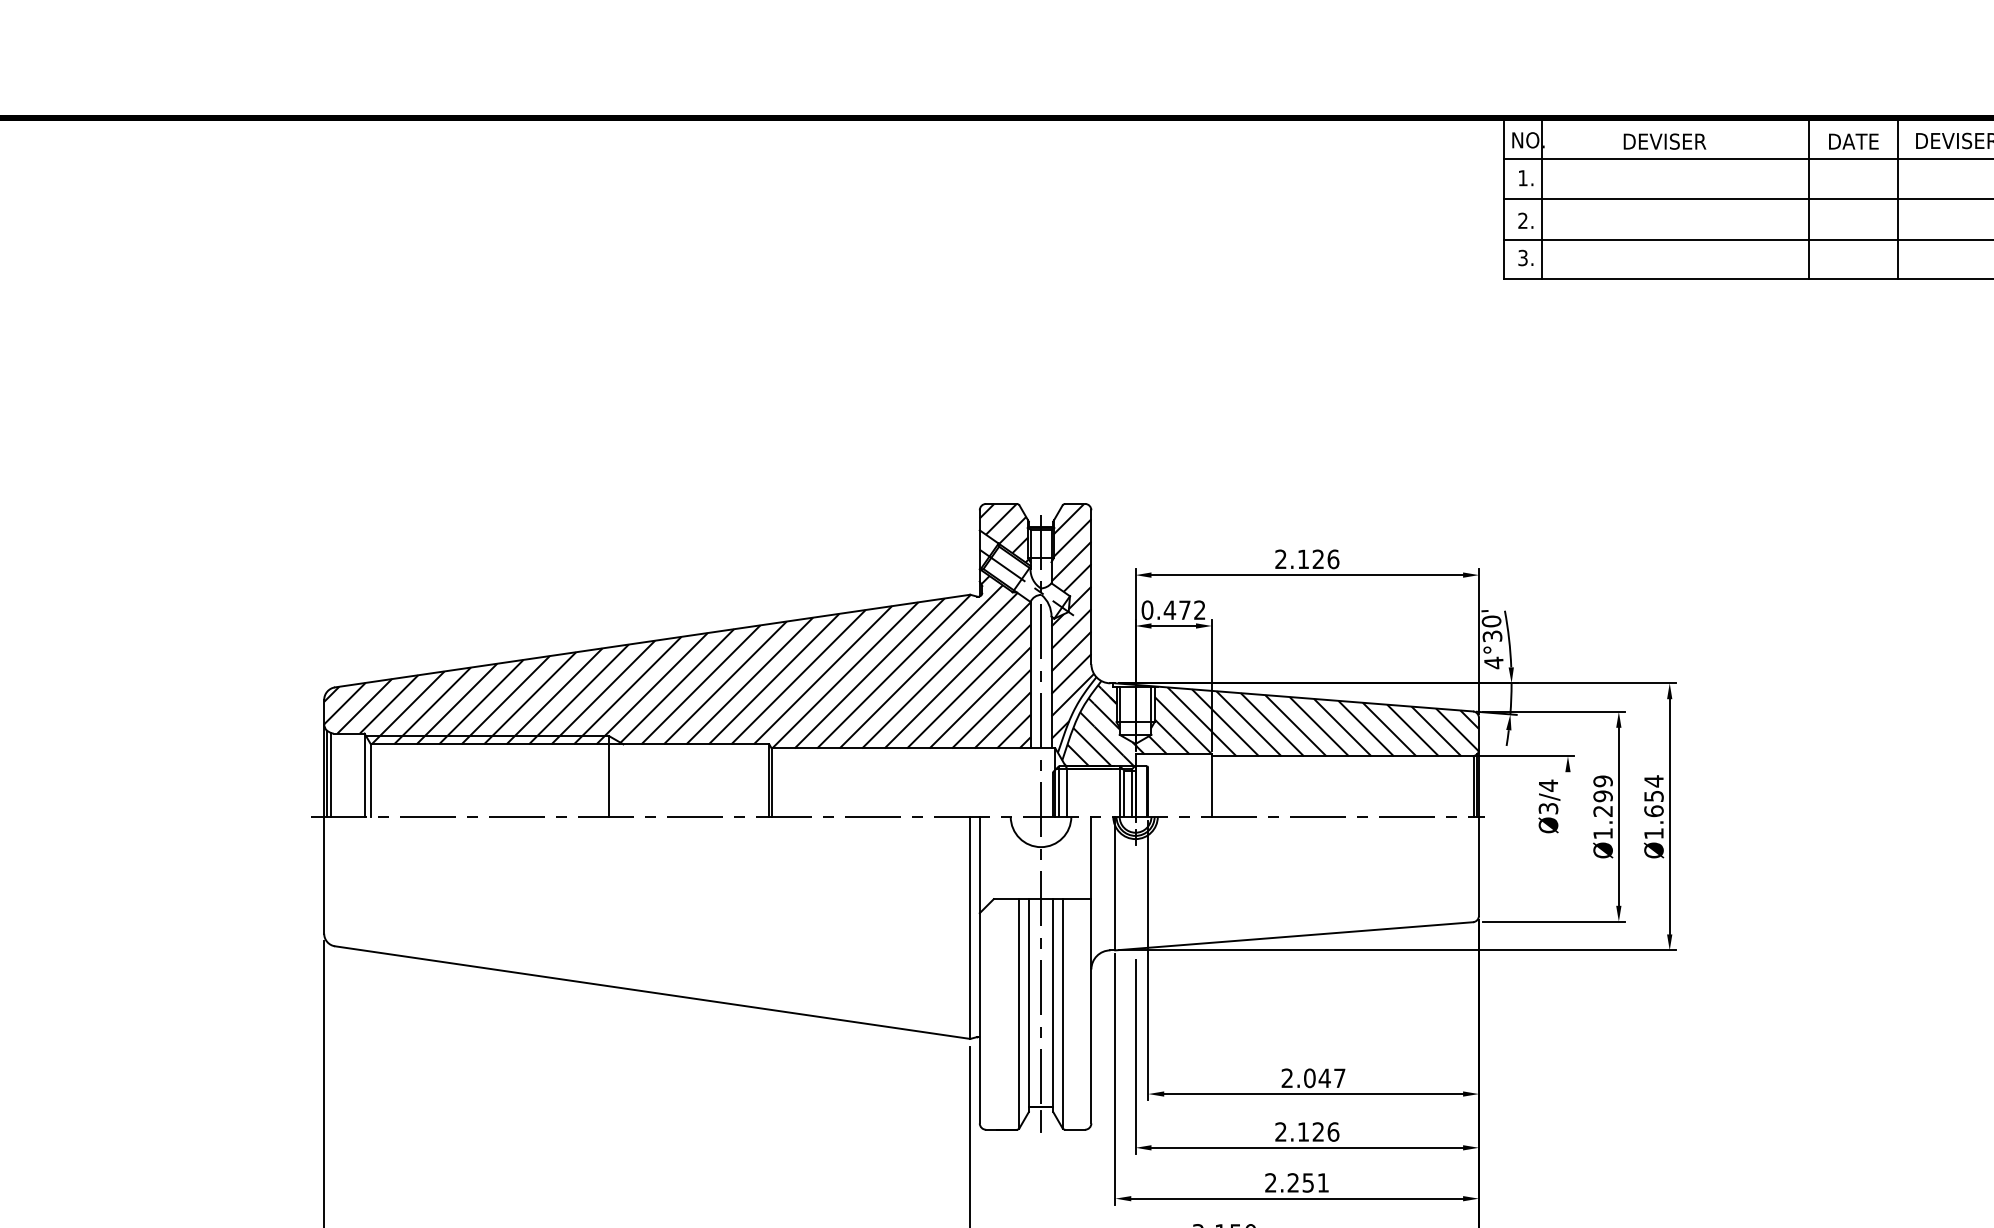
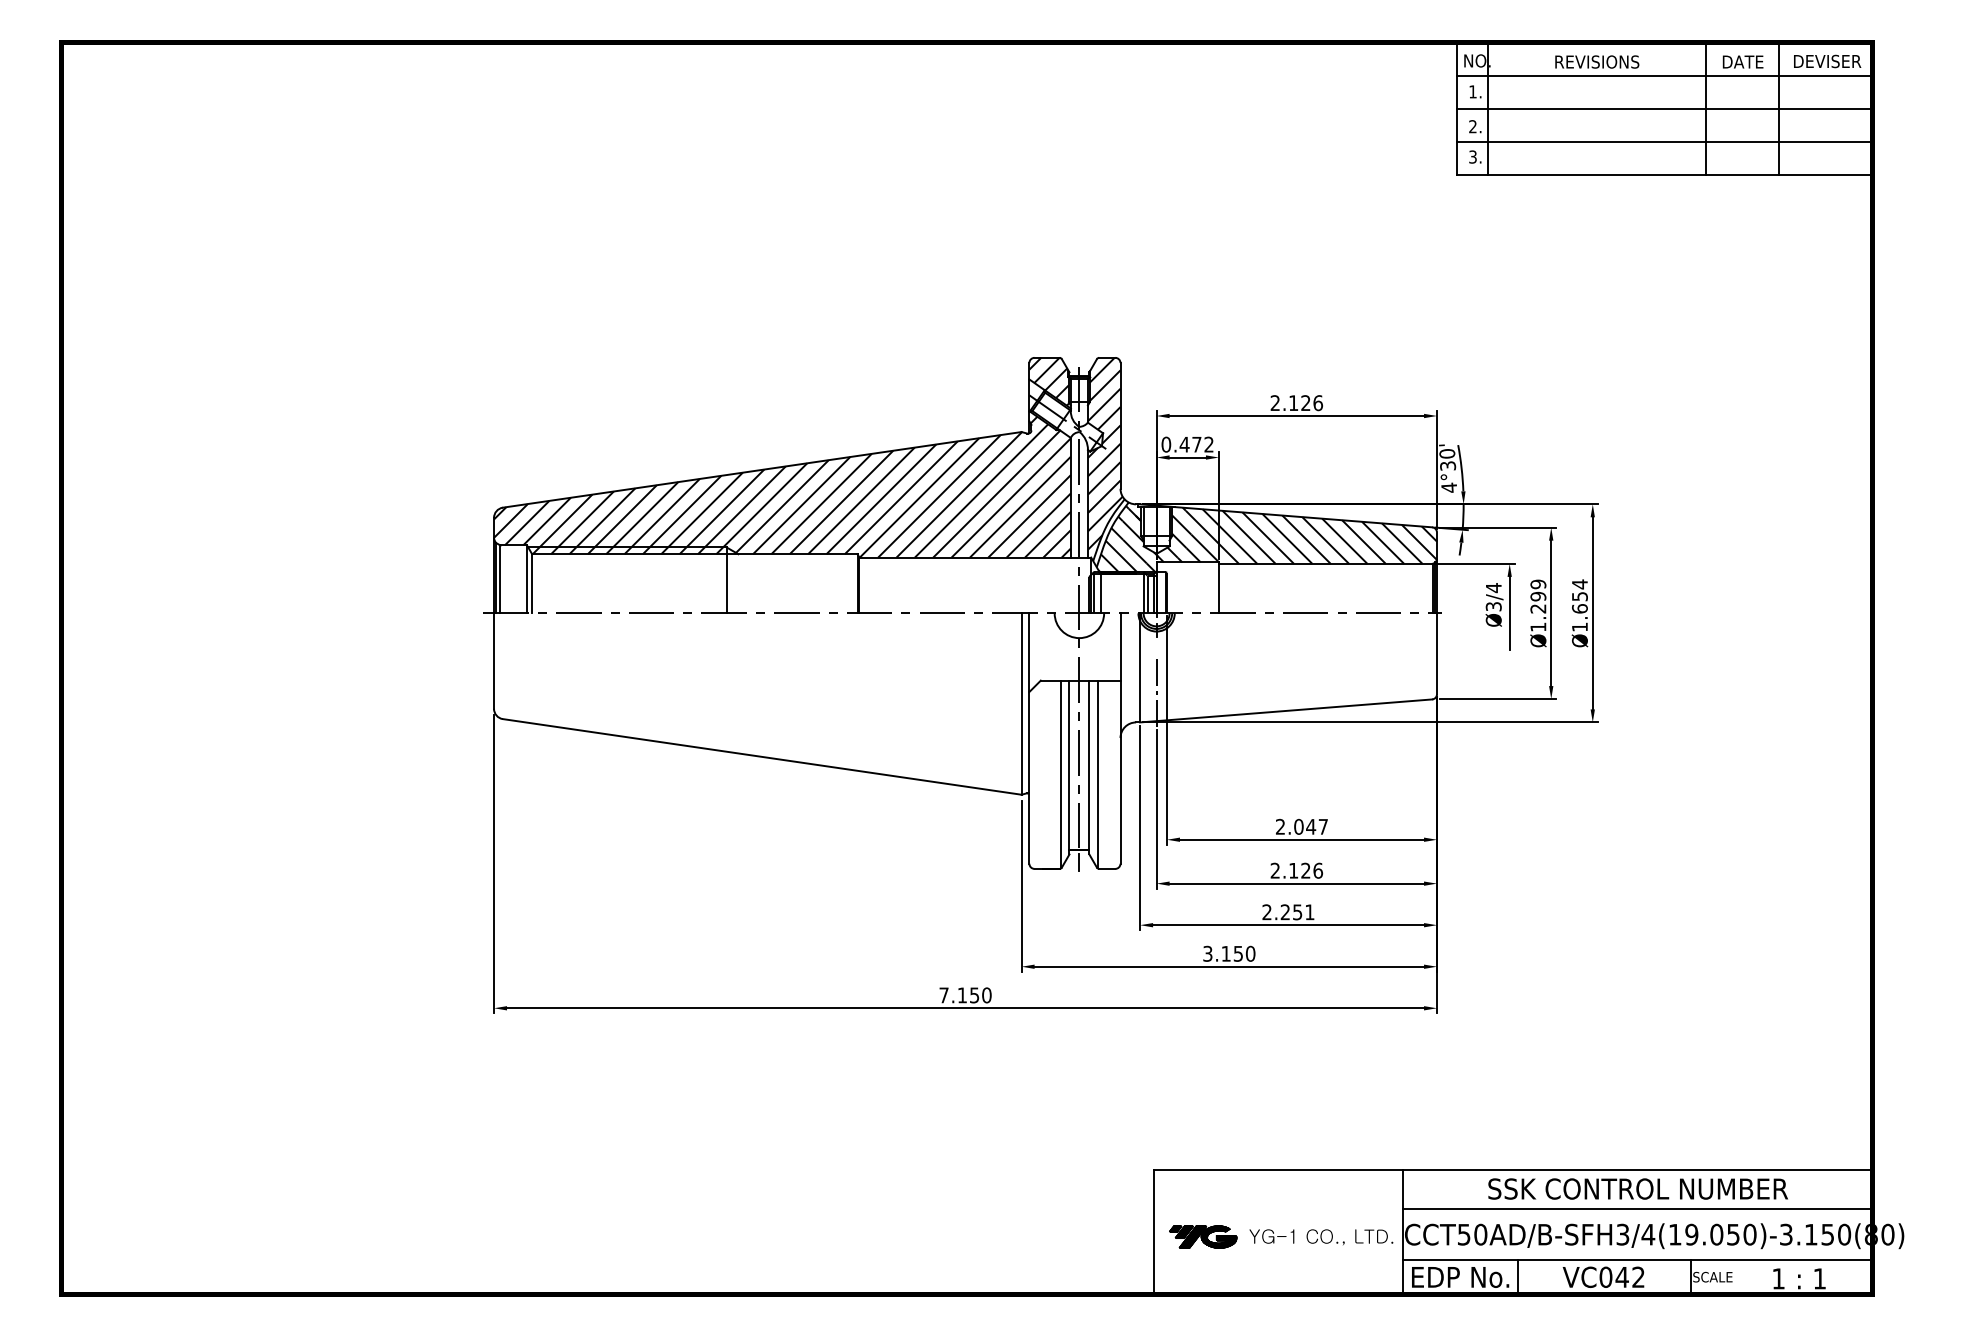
text: (1675, 140) -> (1597, 61), DEVISER -> REVISIONS
line: (1567, 815) -> (1509, 612), added
line: (1135, 914) -> (1156, 693), added

